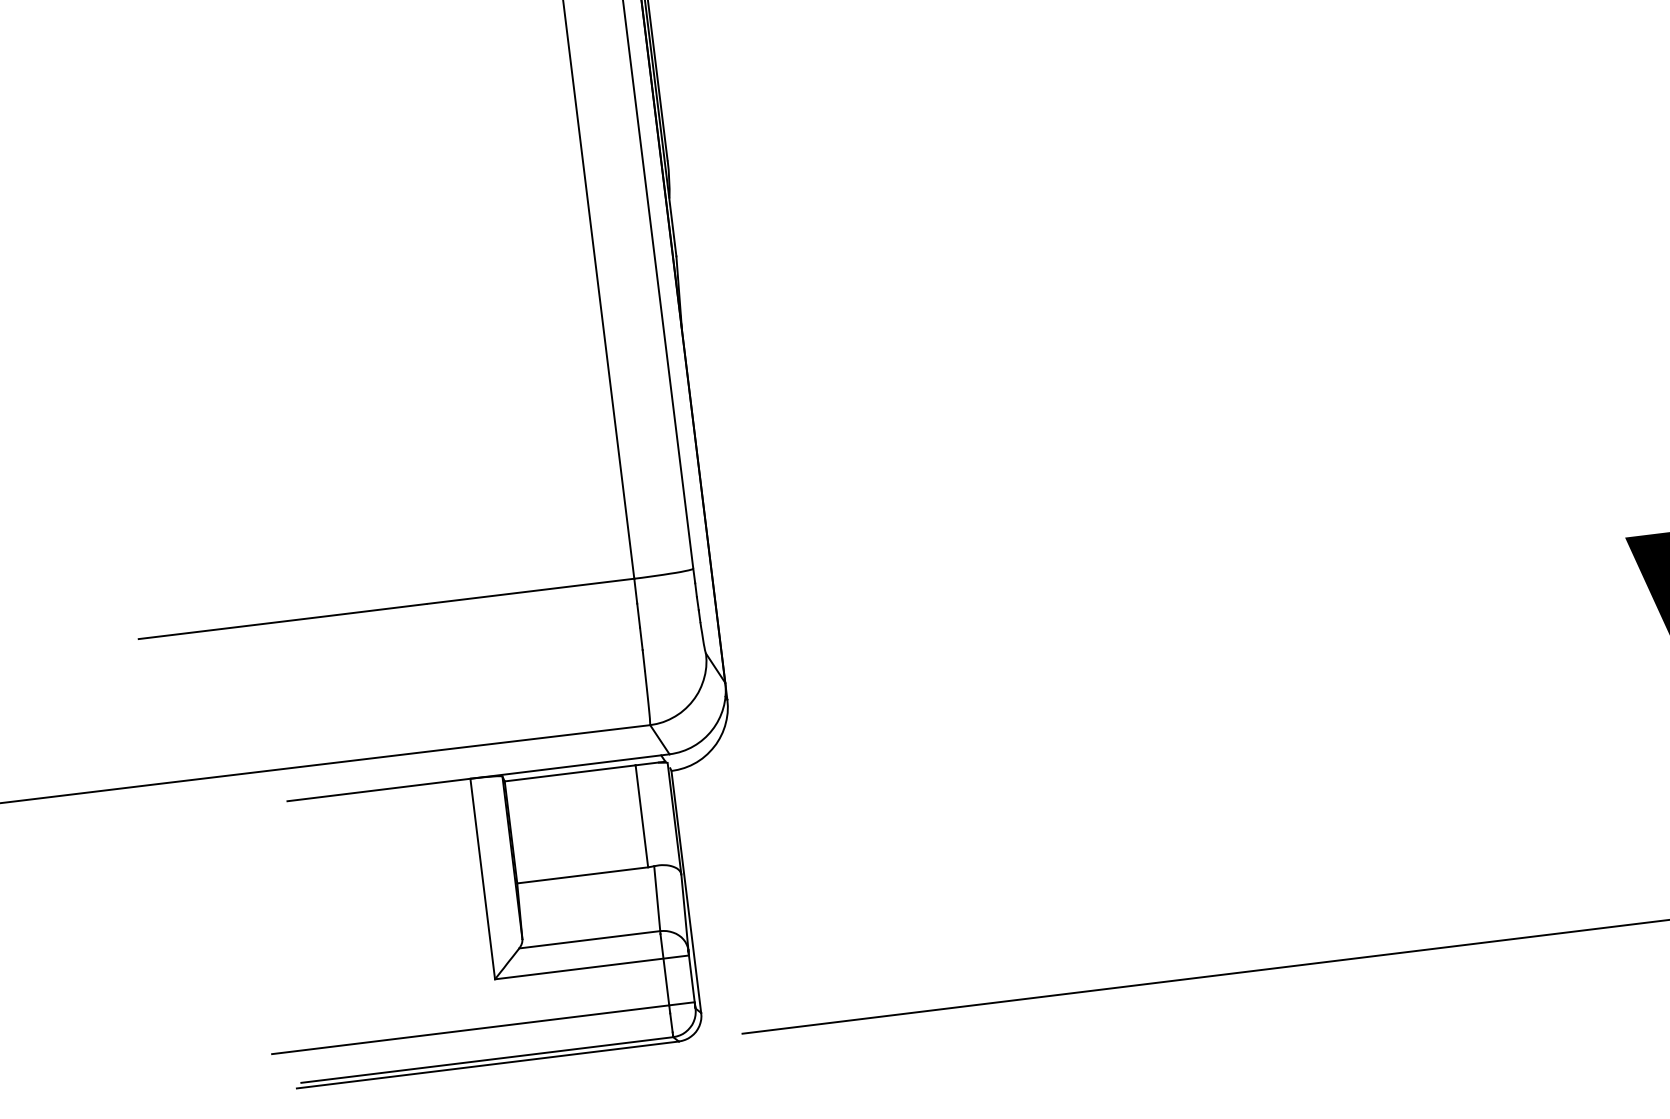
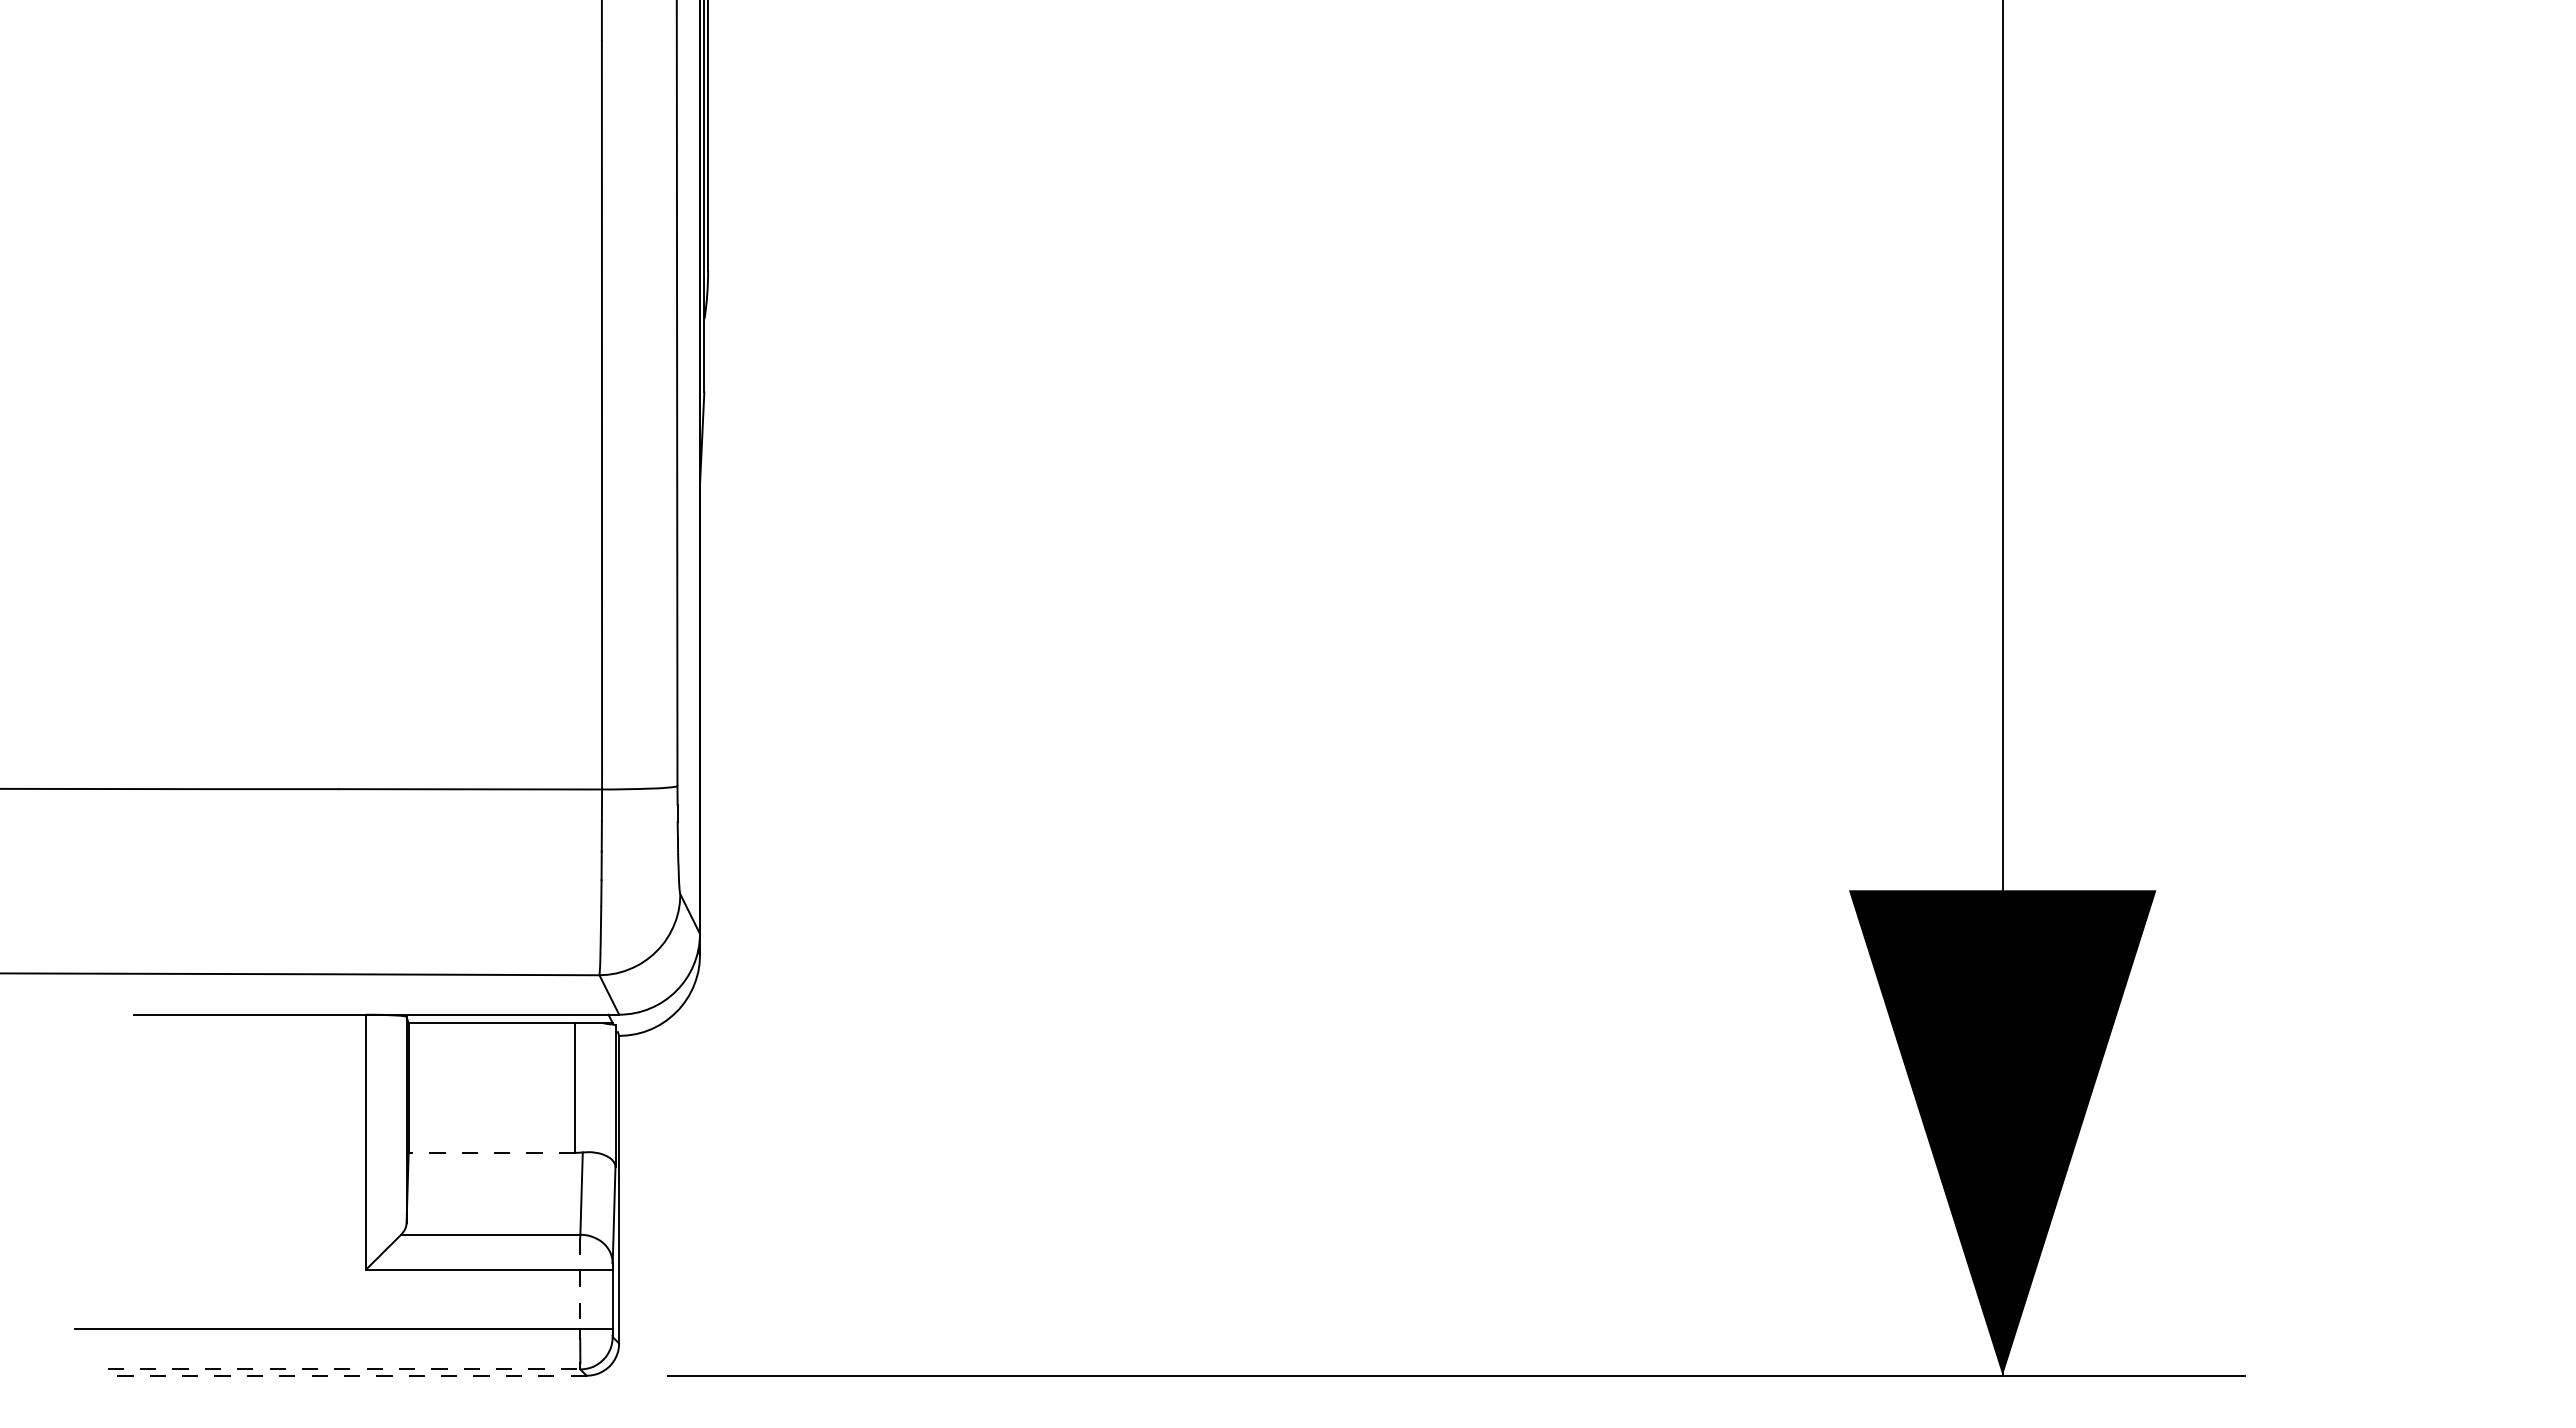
line: (582, 875) -> (491, 1152), solid -> dashed
line: (665, 970) -> (580, 1284), solid -> dashed
line: (487, 1059) -> (344, 1369), solid -> dashed
line: (487, 1064) -> (343, 1375), solid -> dashed

